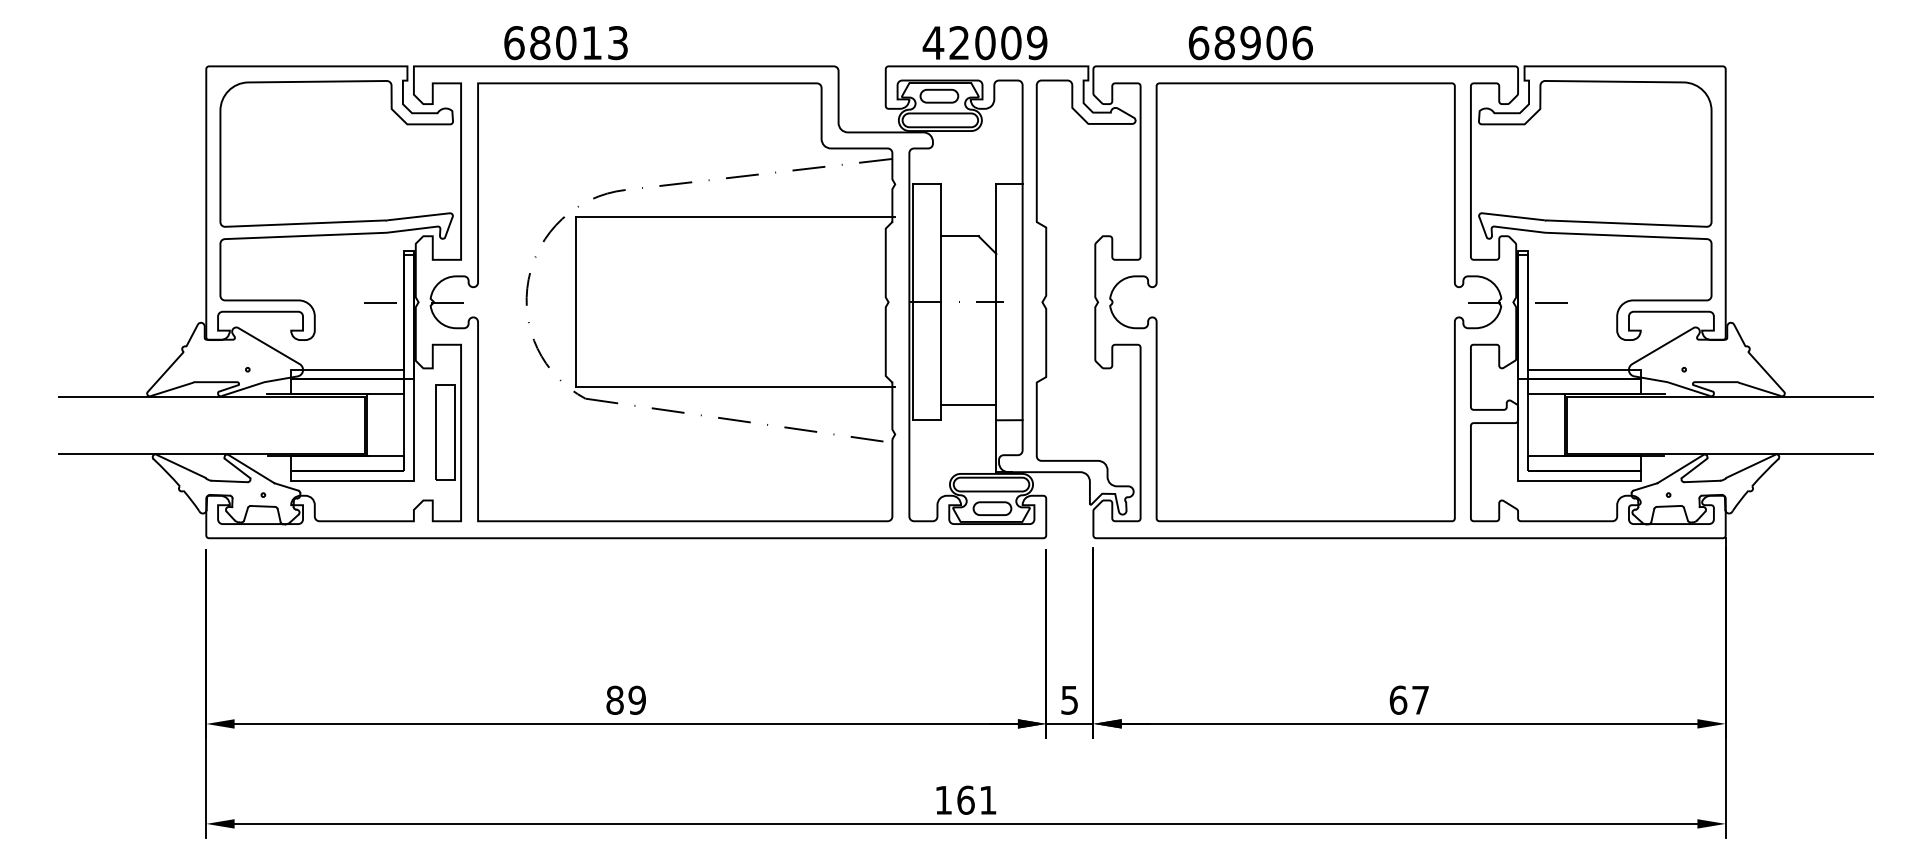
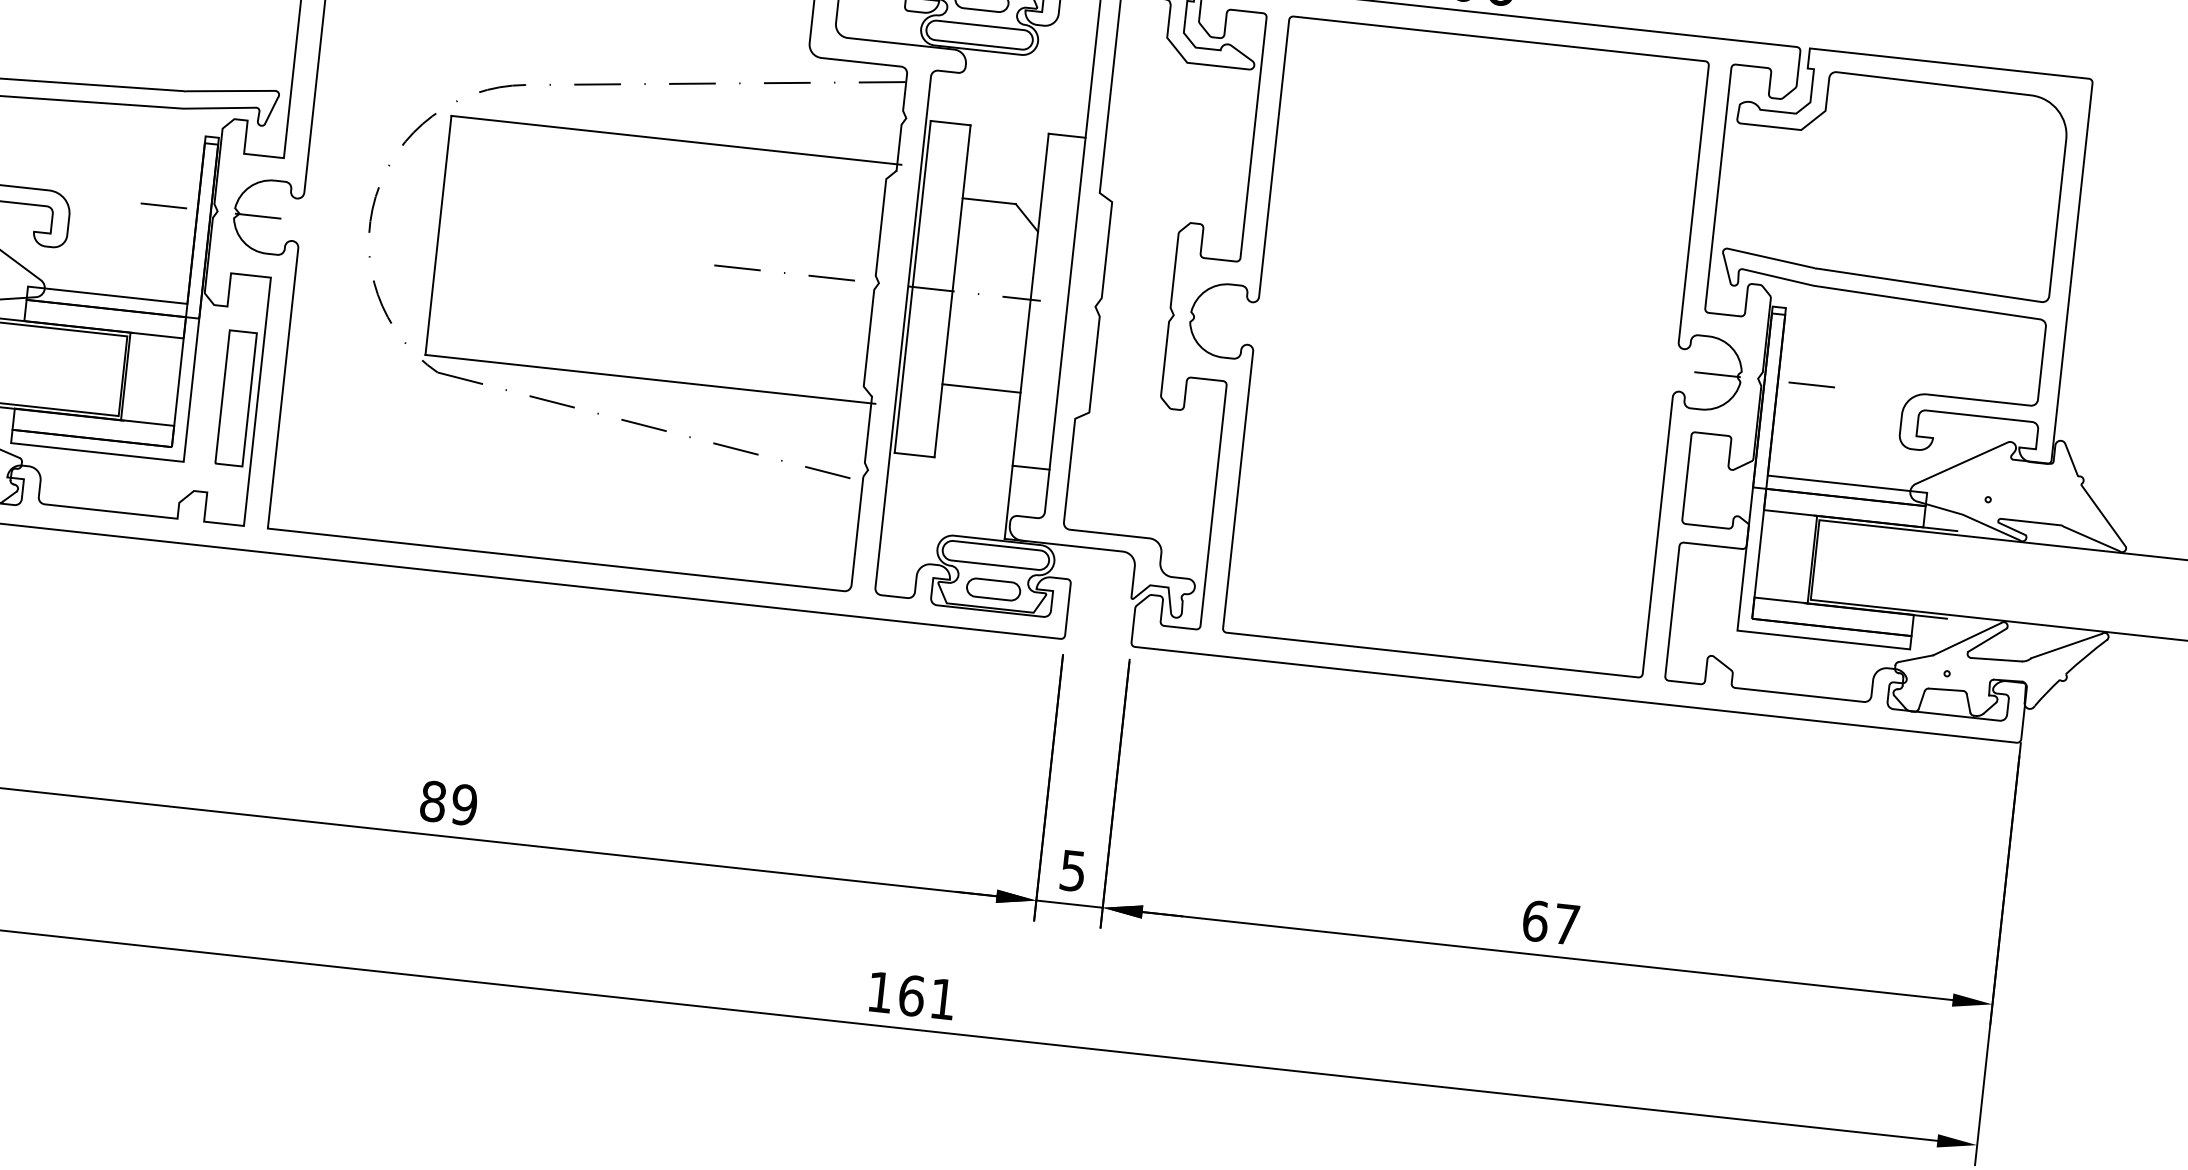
line: (821, 301) -> (784, 271), added
line: (968, 405) -> (981, 388), moved

